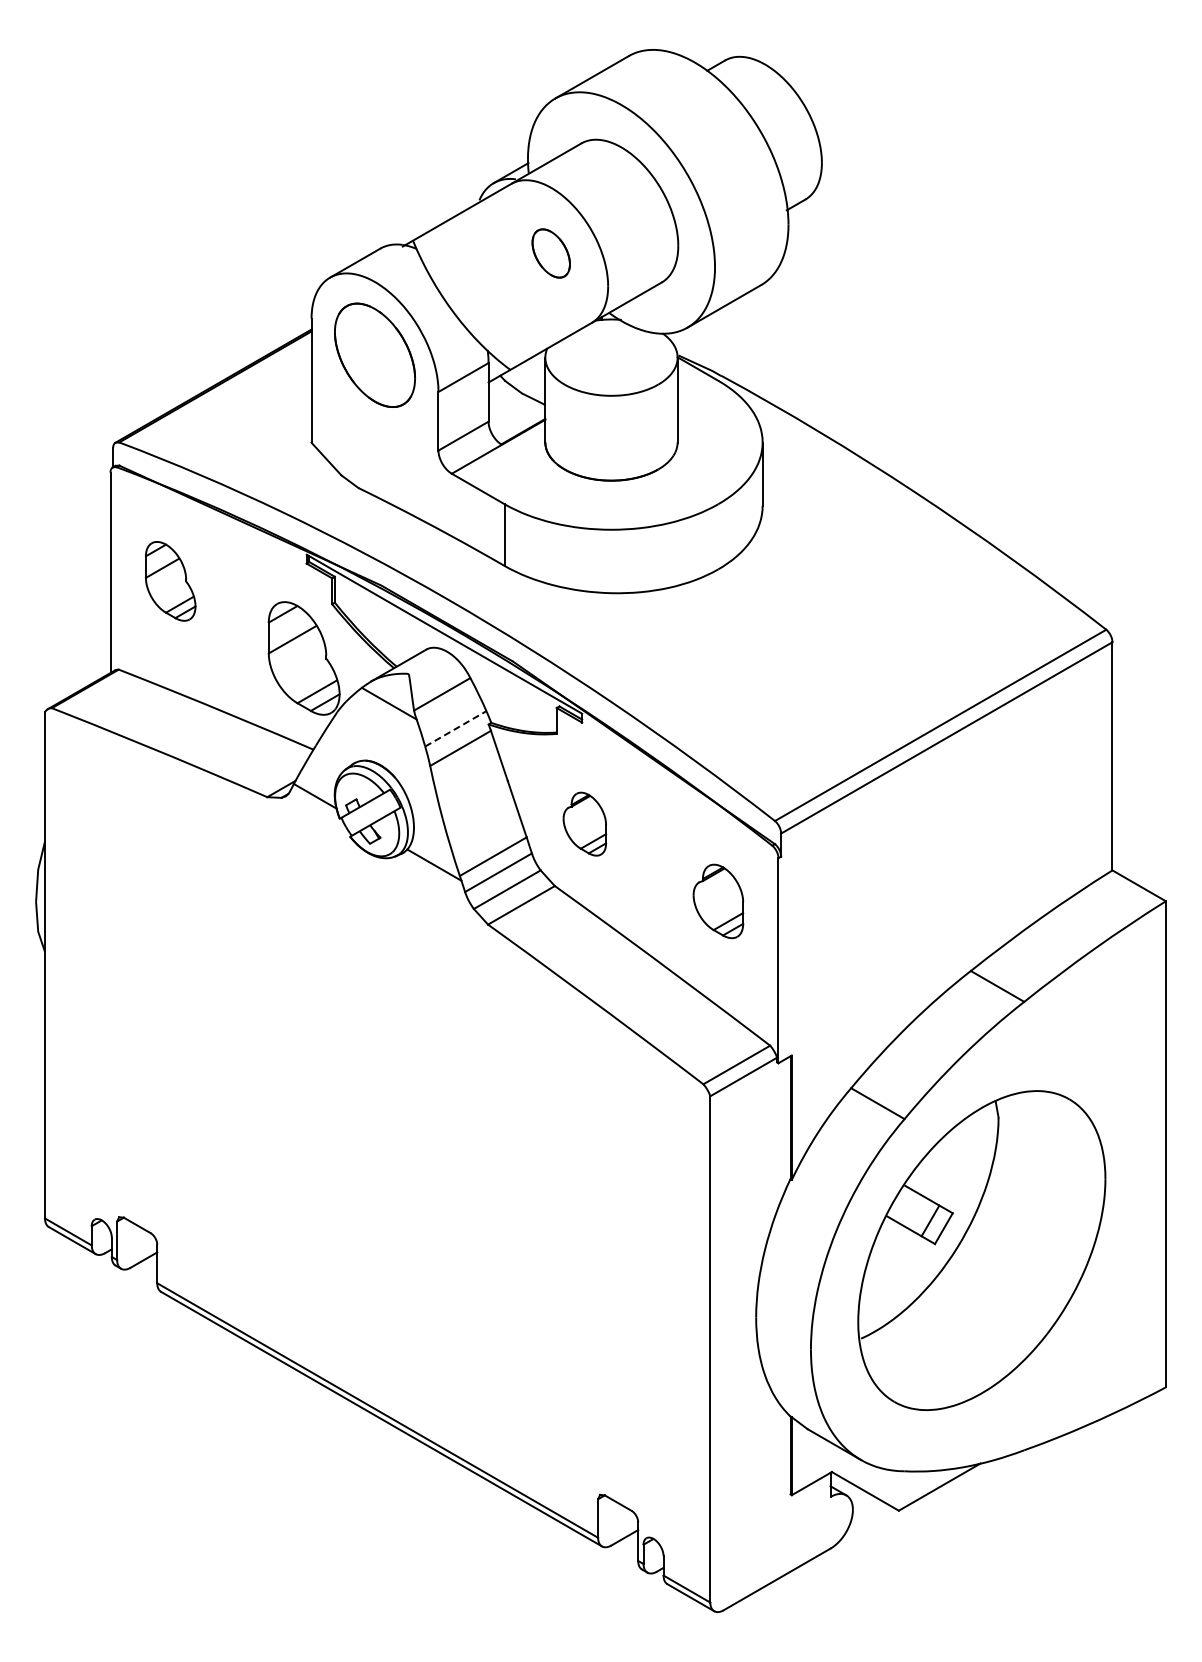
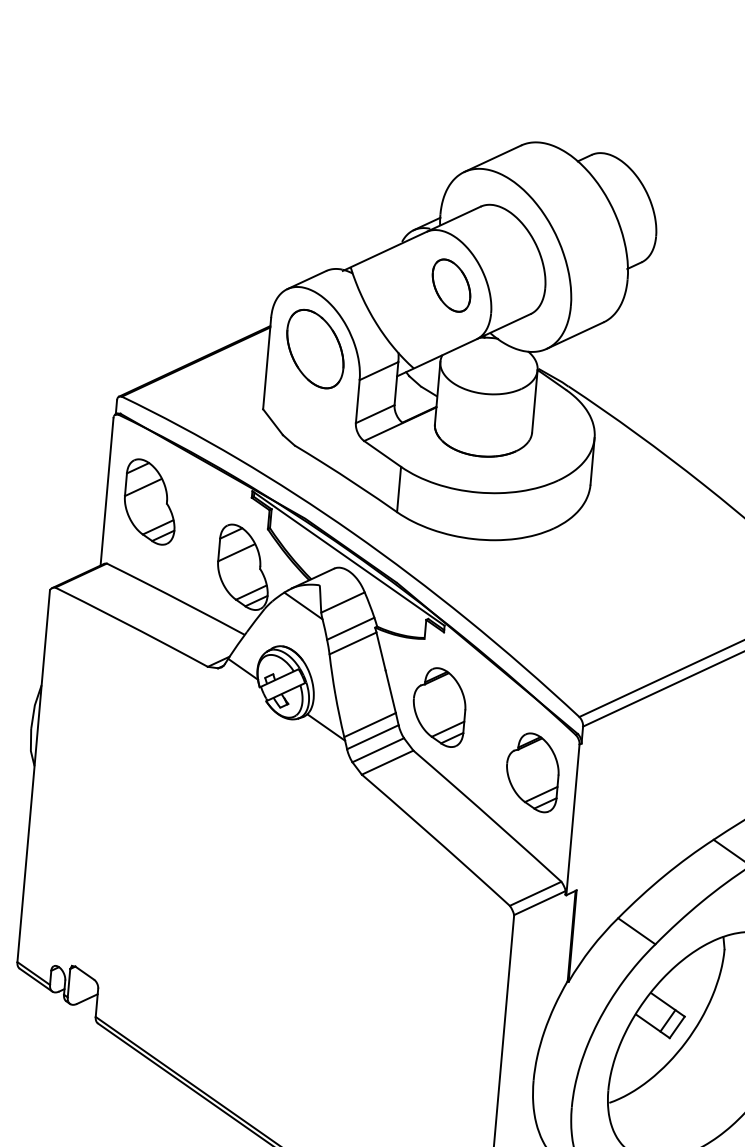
part: (550, 253) -> (450, 285), size x1.43
part: (170, 581) -> (150, 502), size x1.43
line: (456, 728) -> (351, 628), dashed -> solid
part: (584, 823) -> (439, 706), size x1.67
part: (718, 901) -> (532, 772), size x1.43

